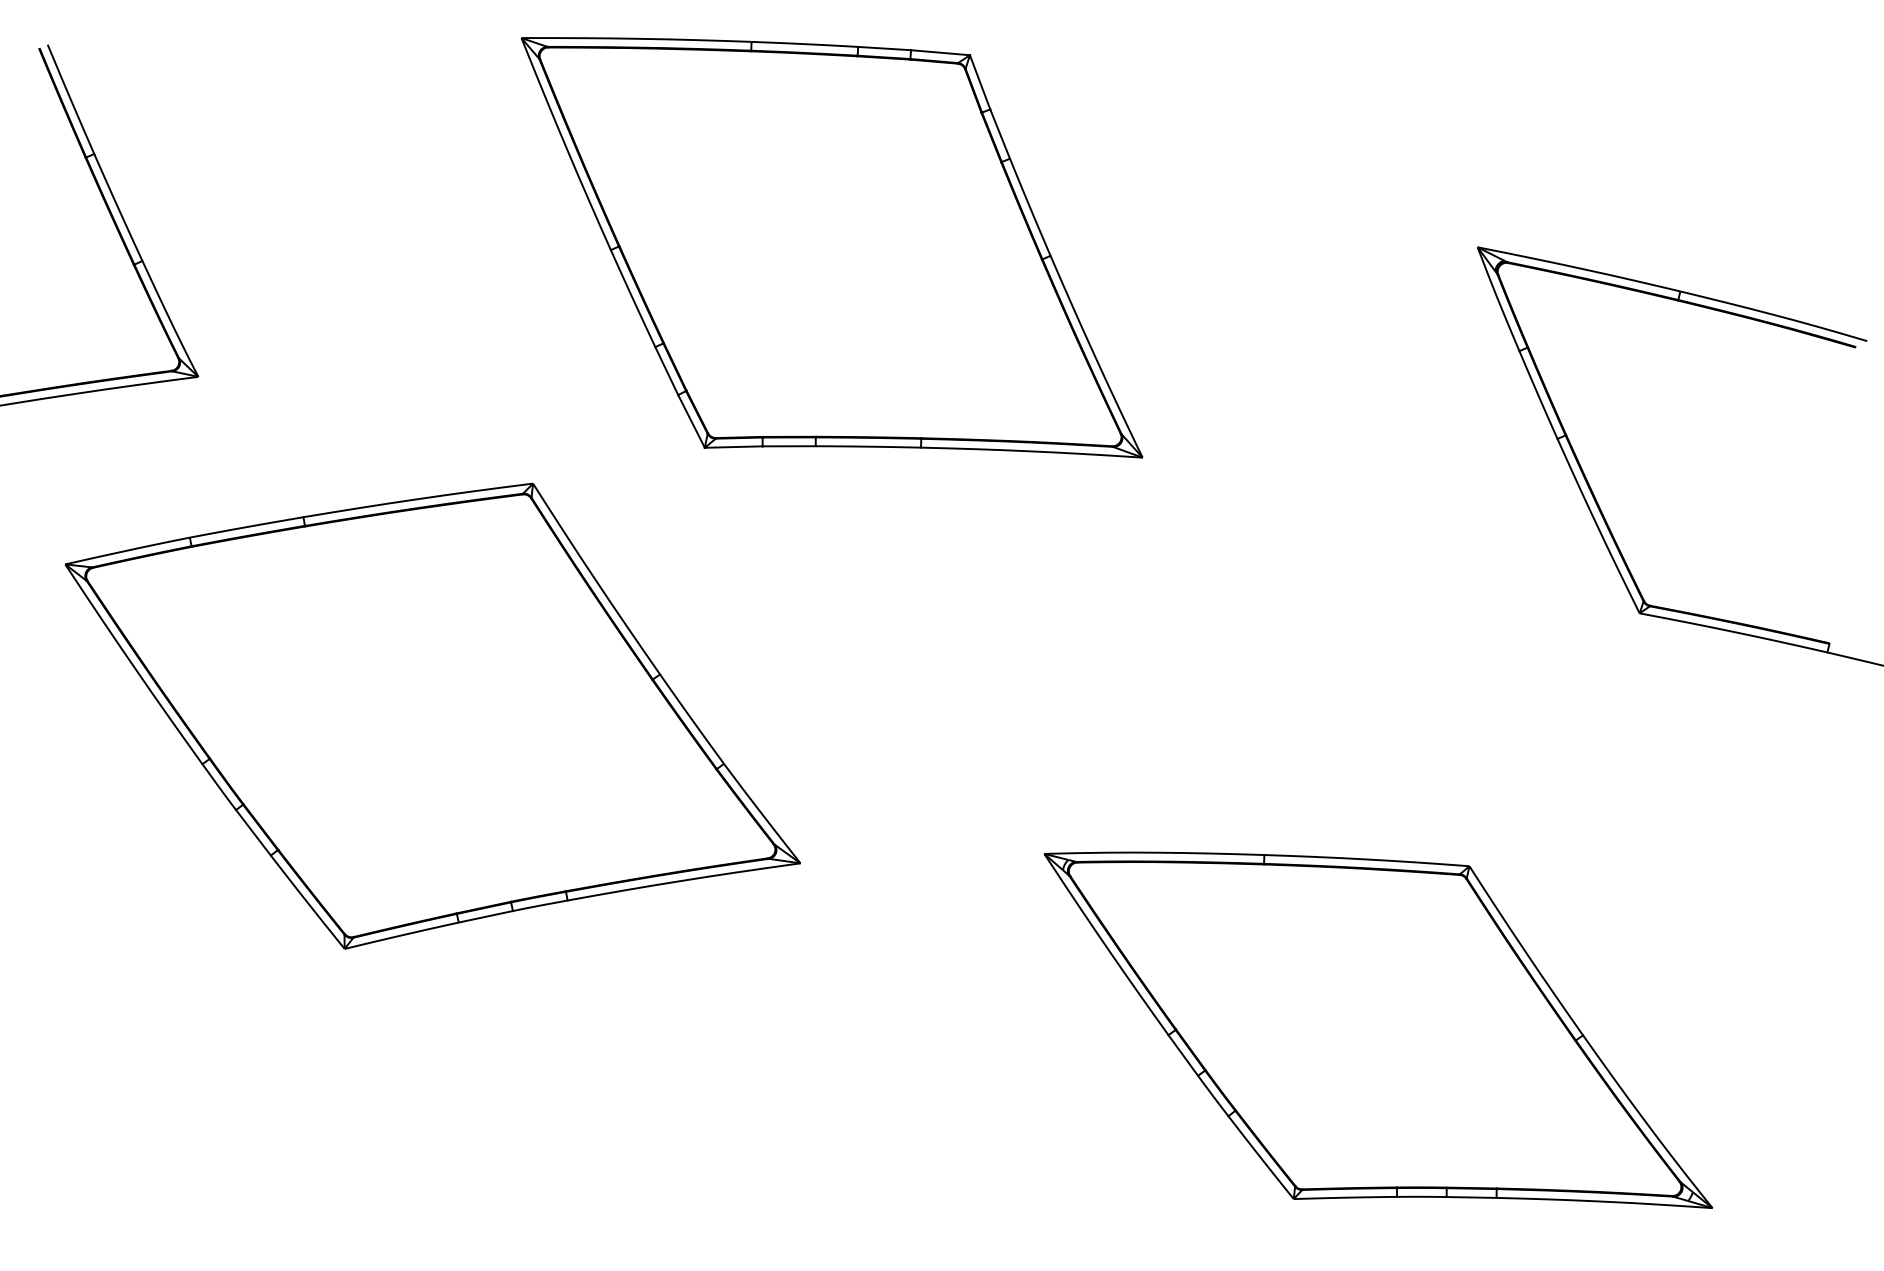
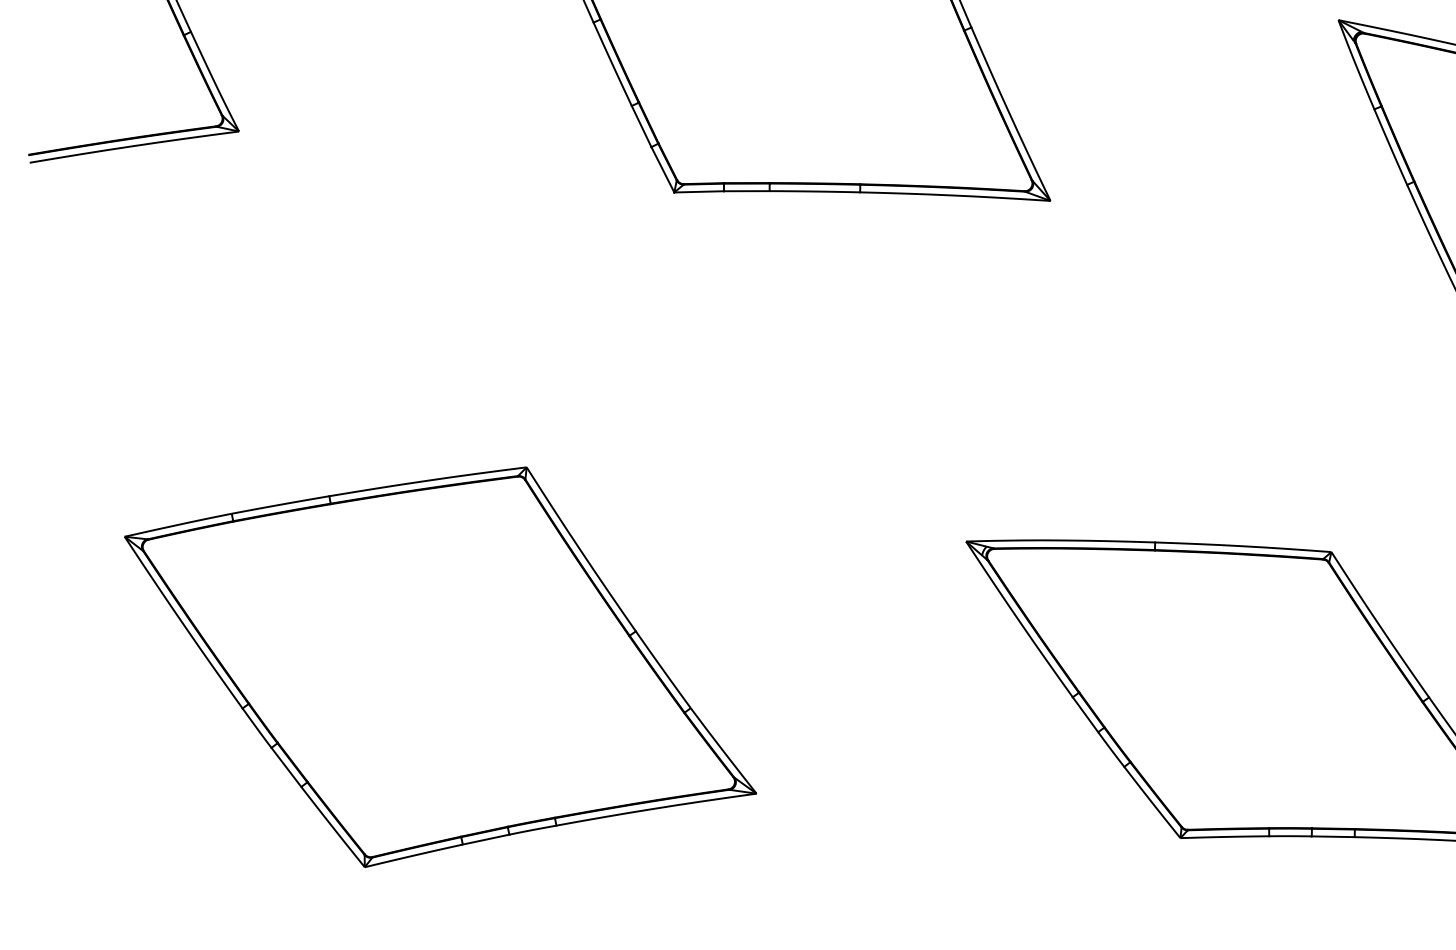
part: (432, 715) -> (440, 666), moved

